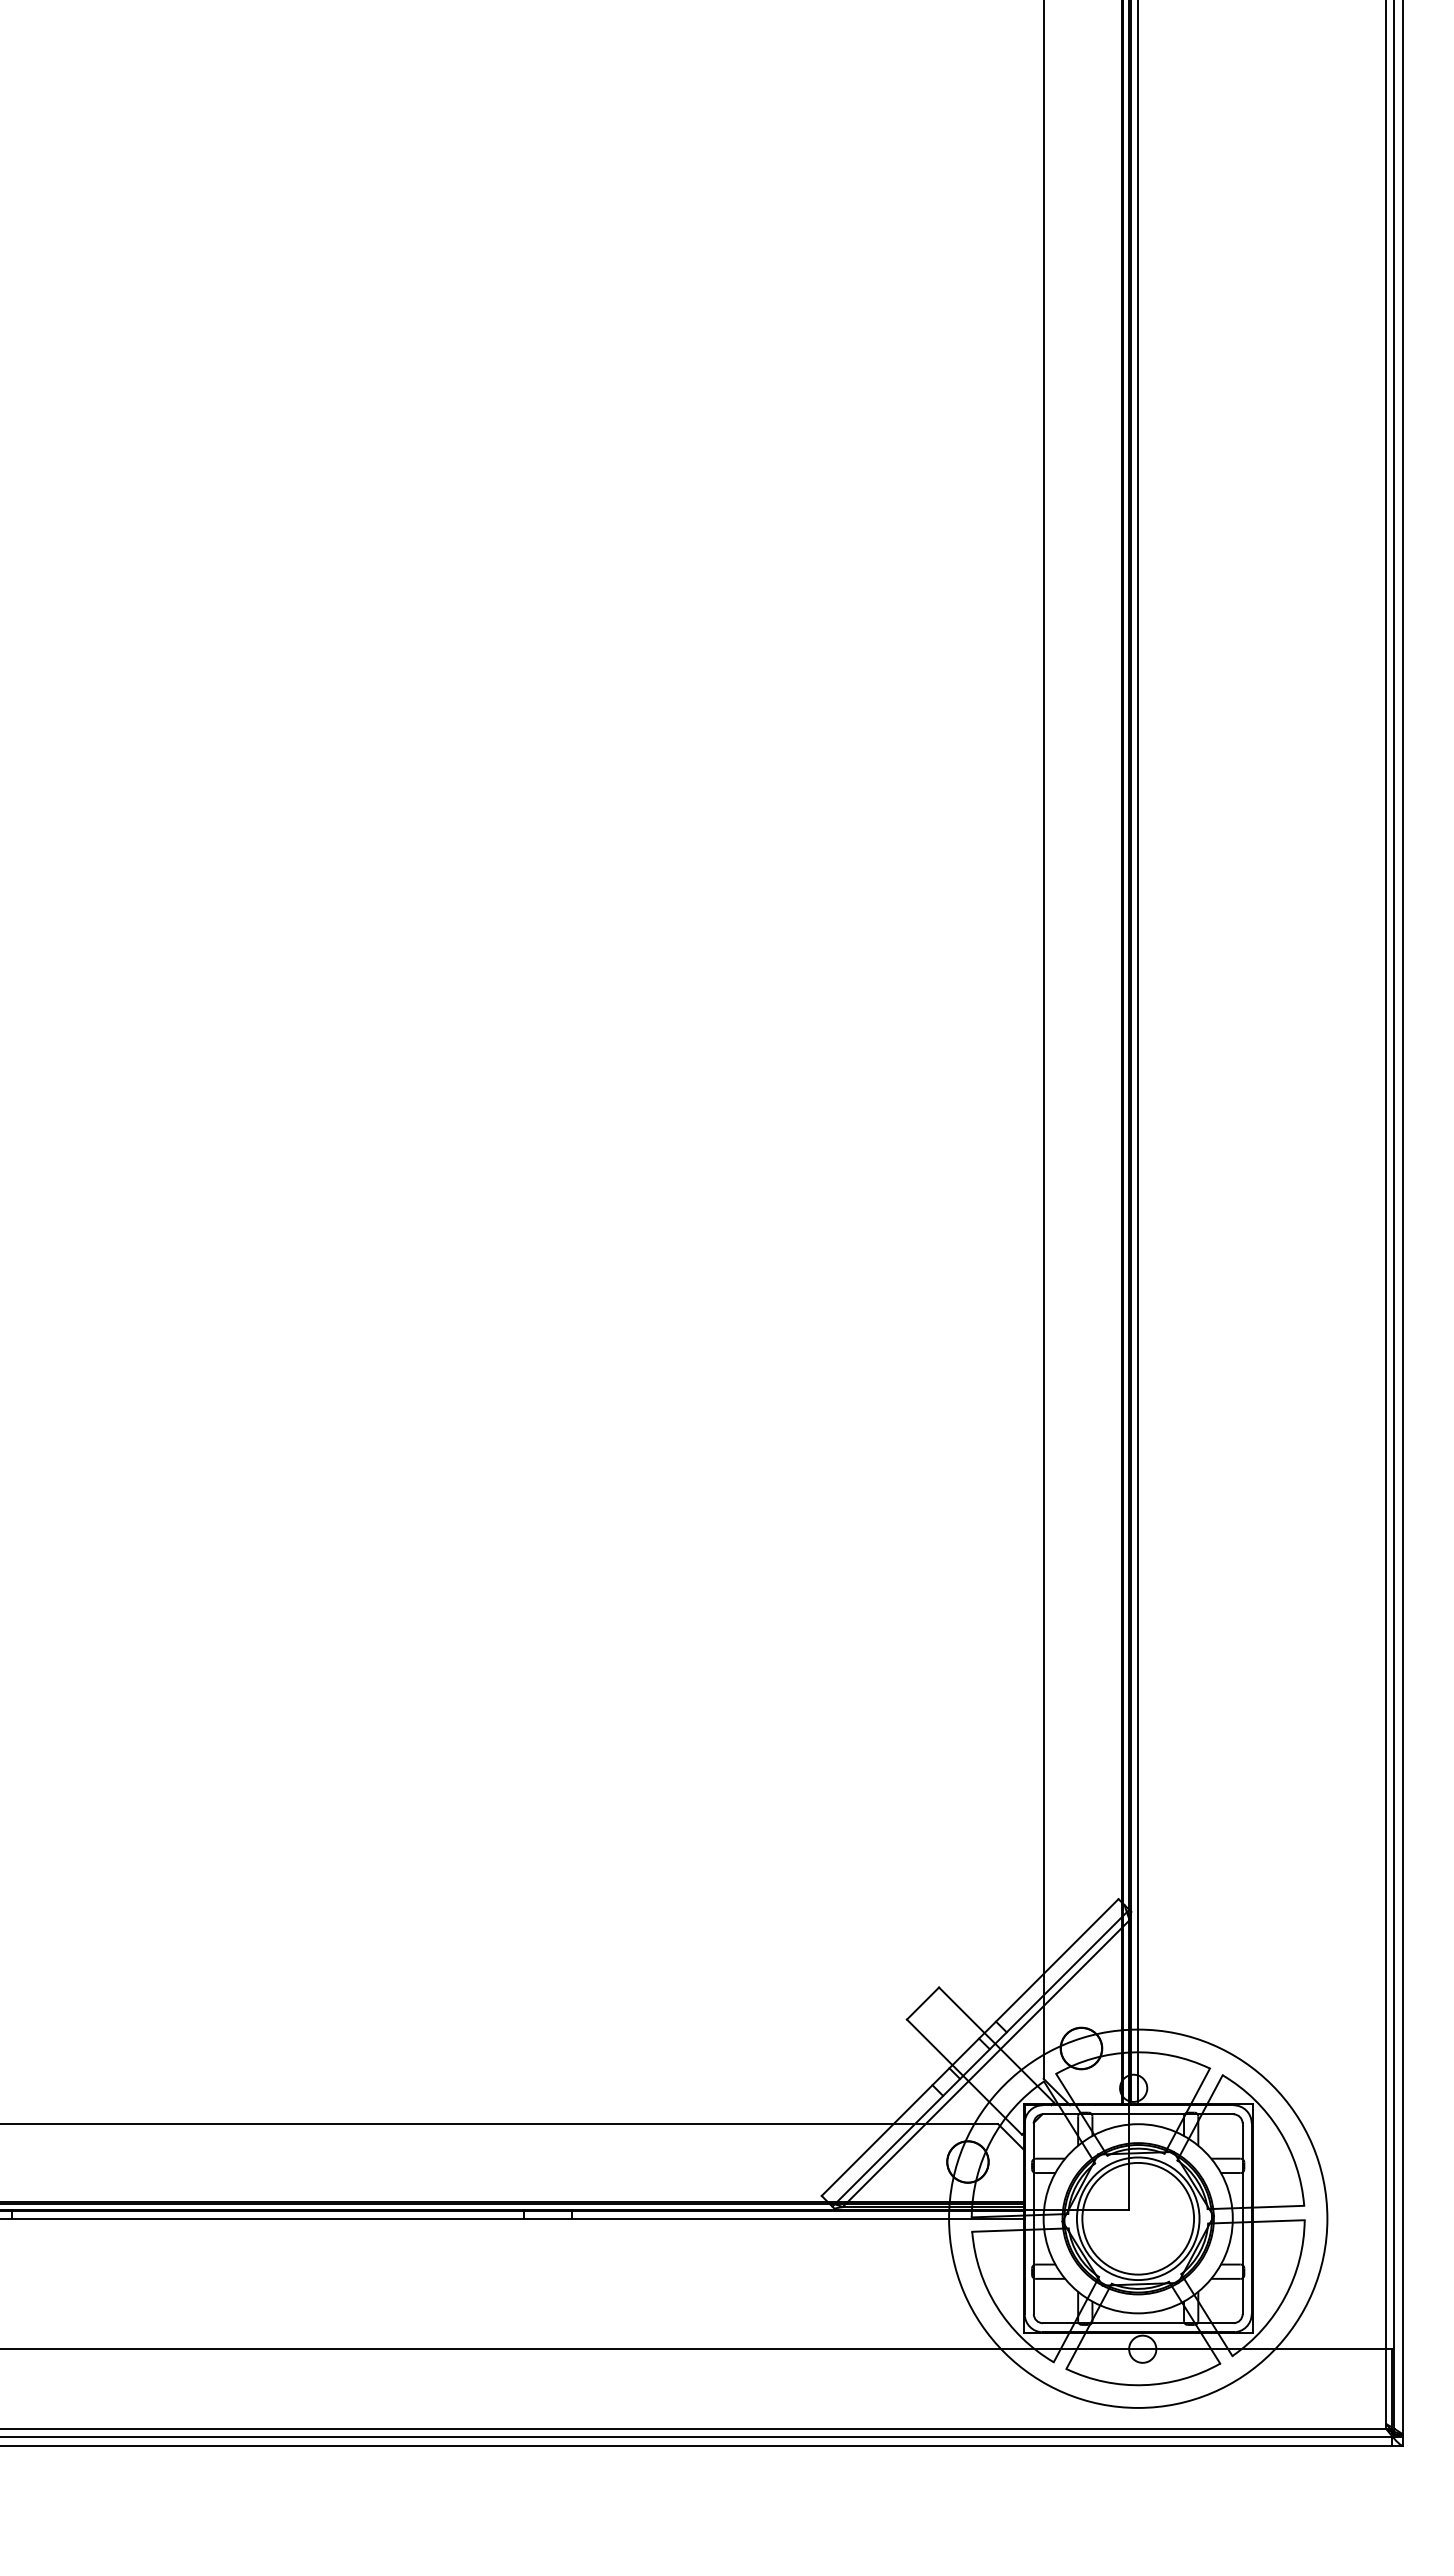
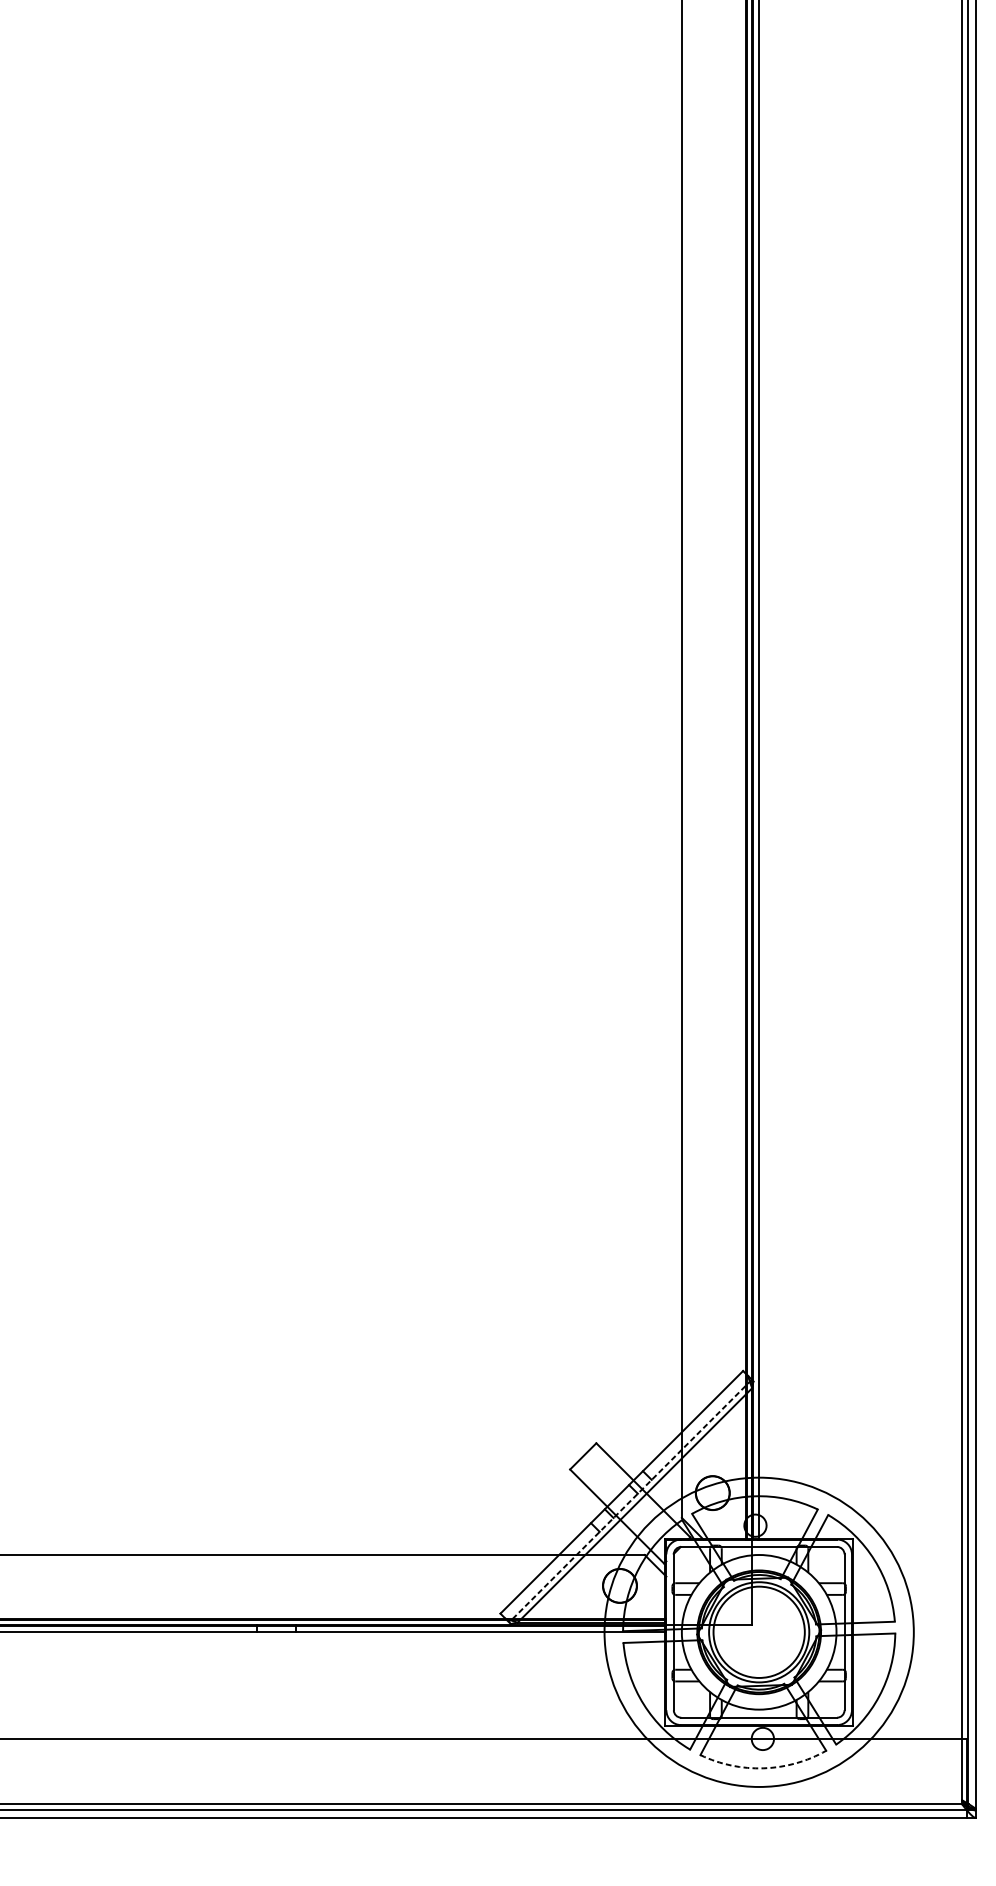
line: (980, 2058) -> (630, 1501), solid -> dashed
arc: (1144, 2385) -> (764, 1768), solid -> dashed

